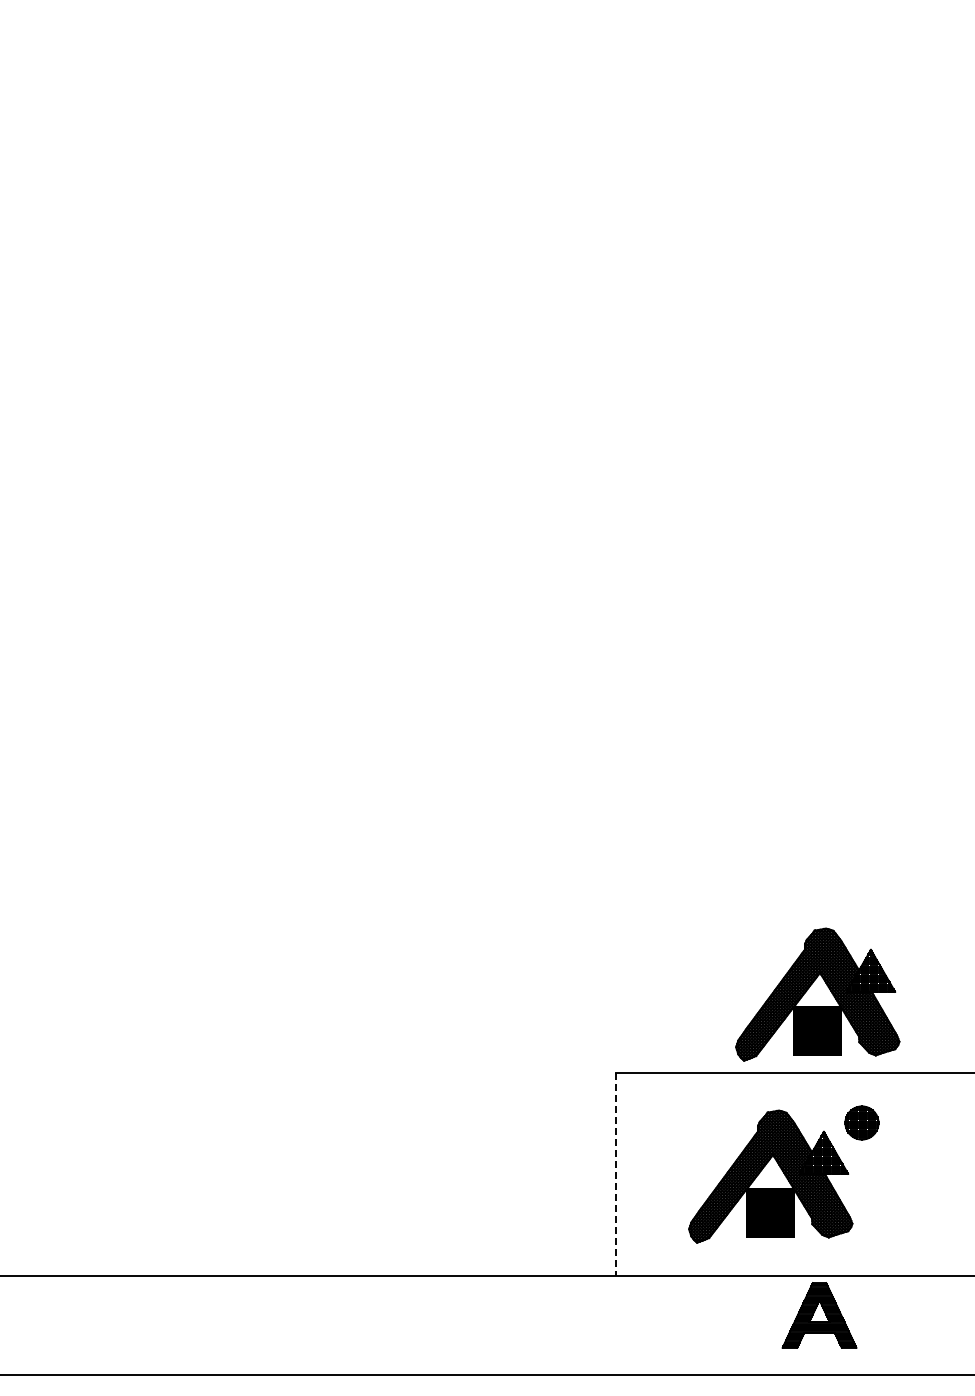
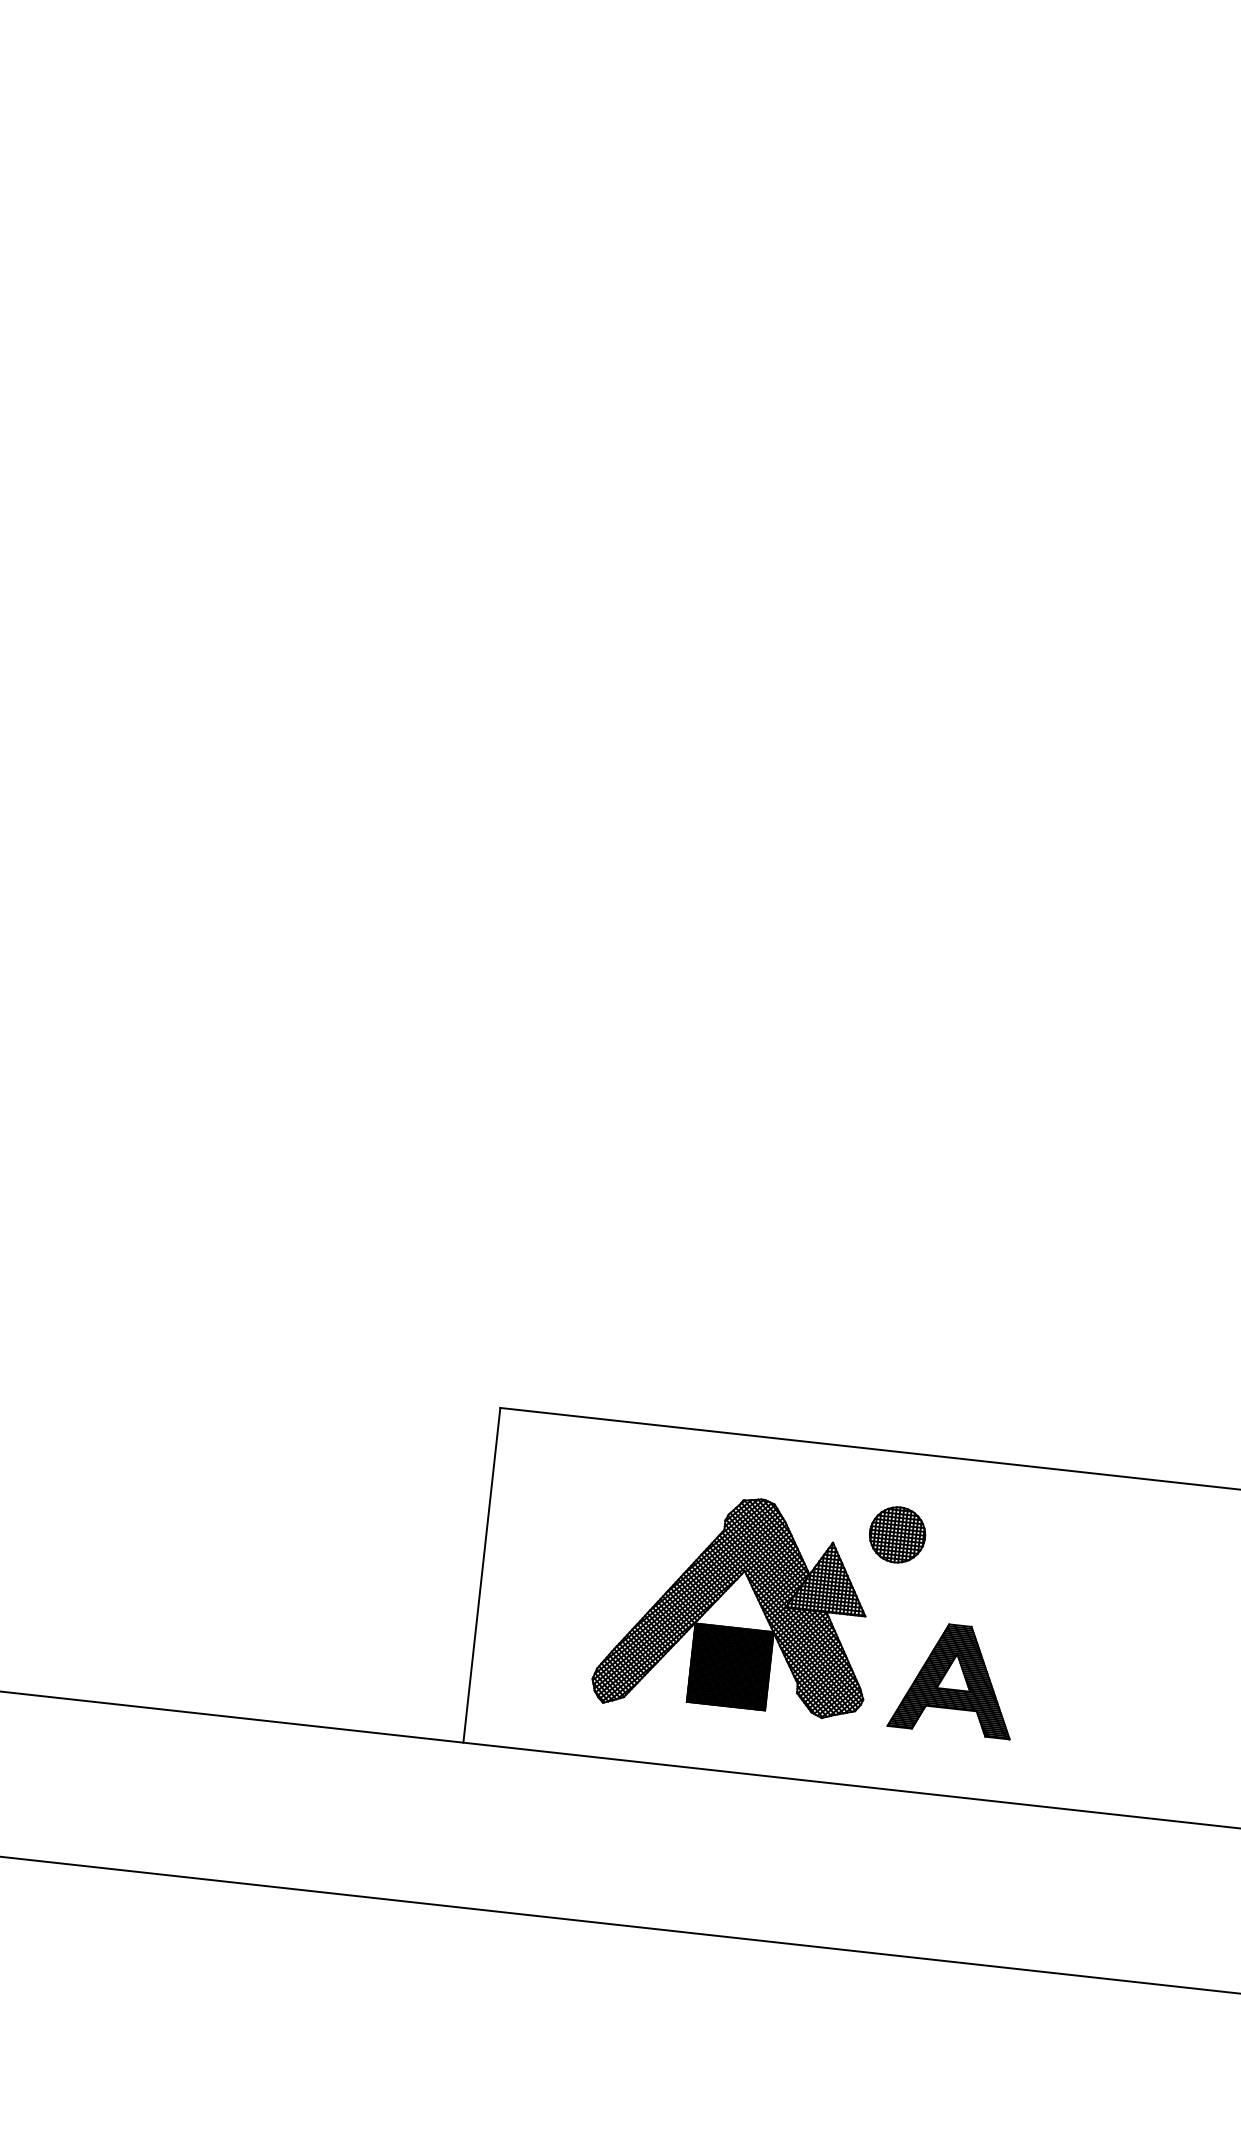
part: (817, 994) -> (847, 1314), removed
line: (616, 1175) -> (482, 1576), dashed -> solid
part: (819, 1315) -> (954, 1679), moved

